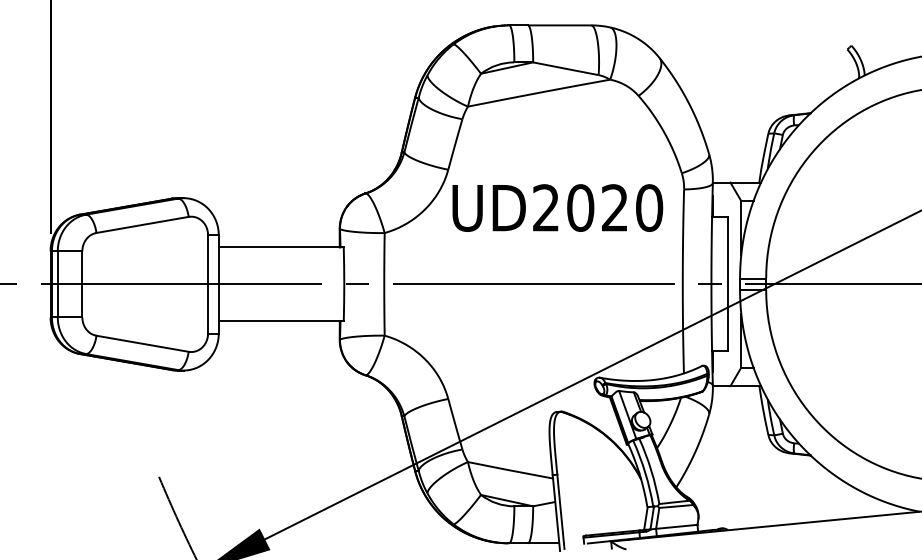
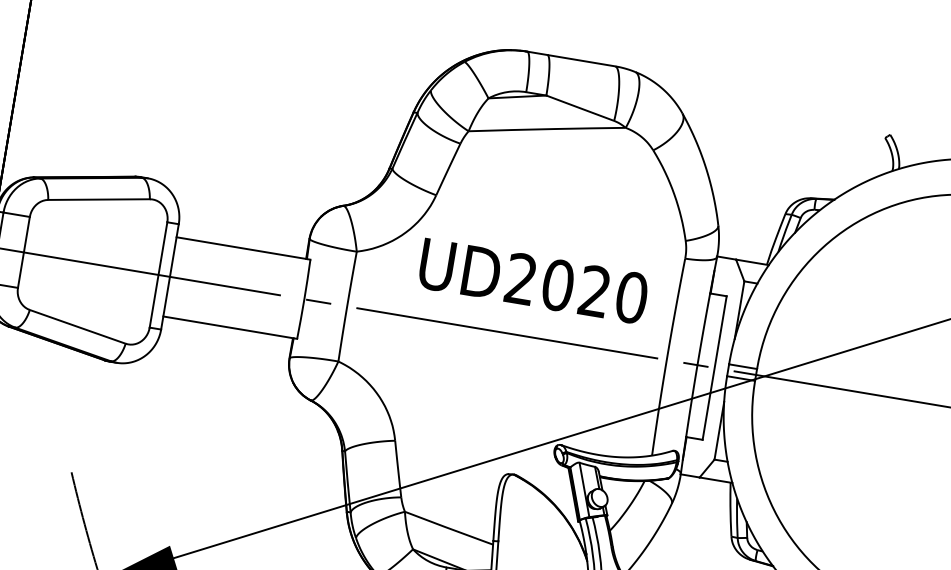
text: (557, 207) -> (533, 280), moved

